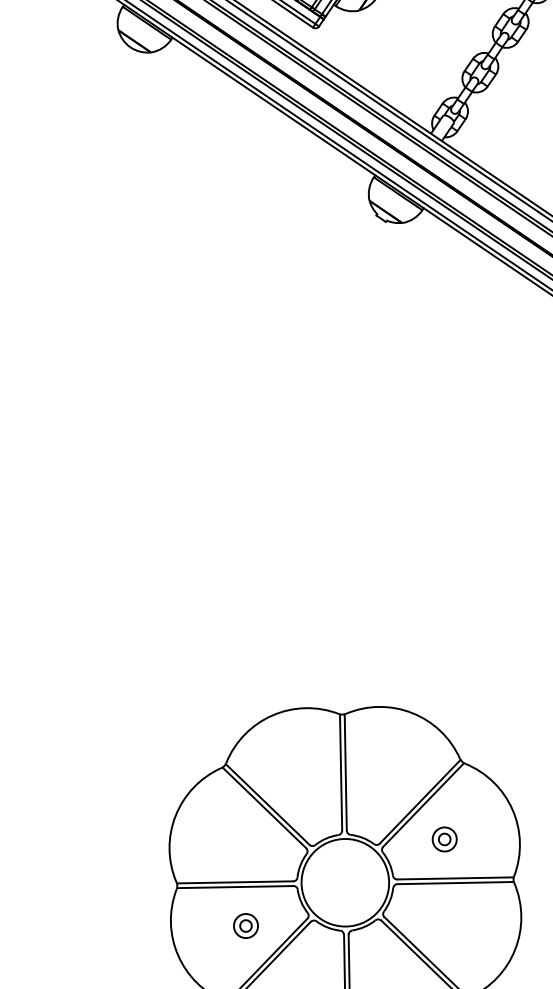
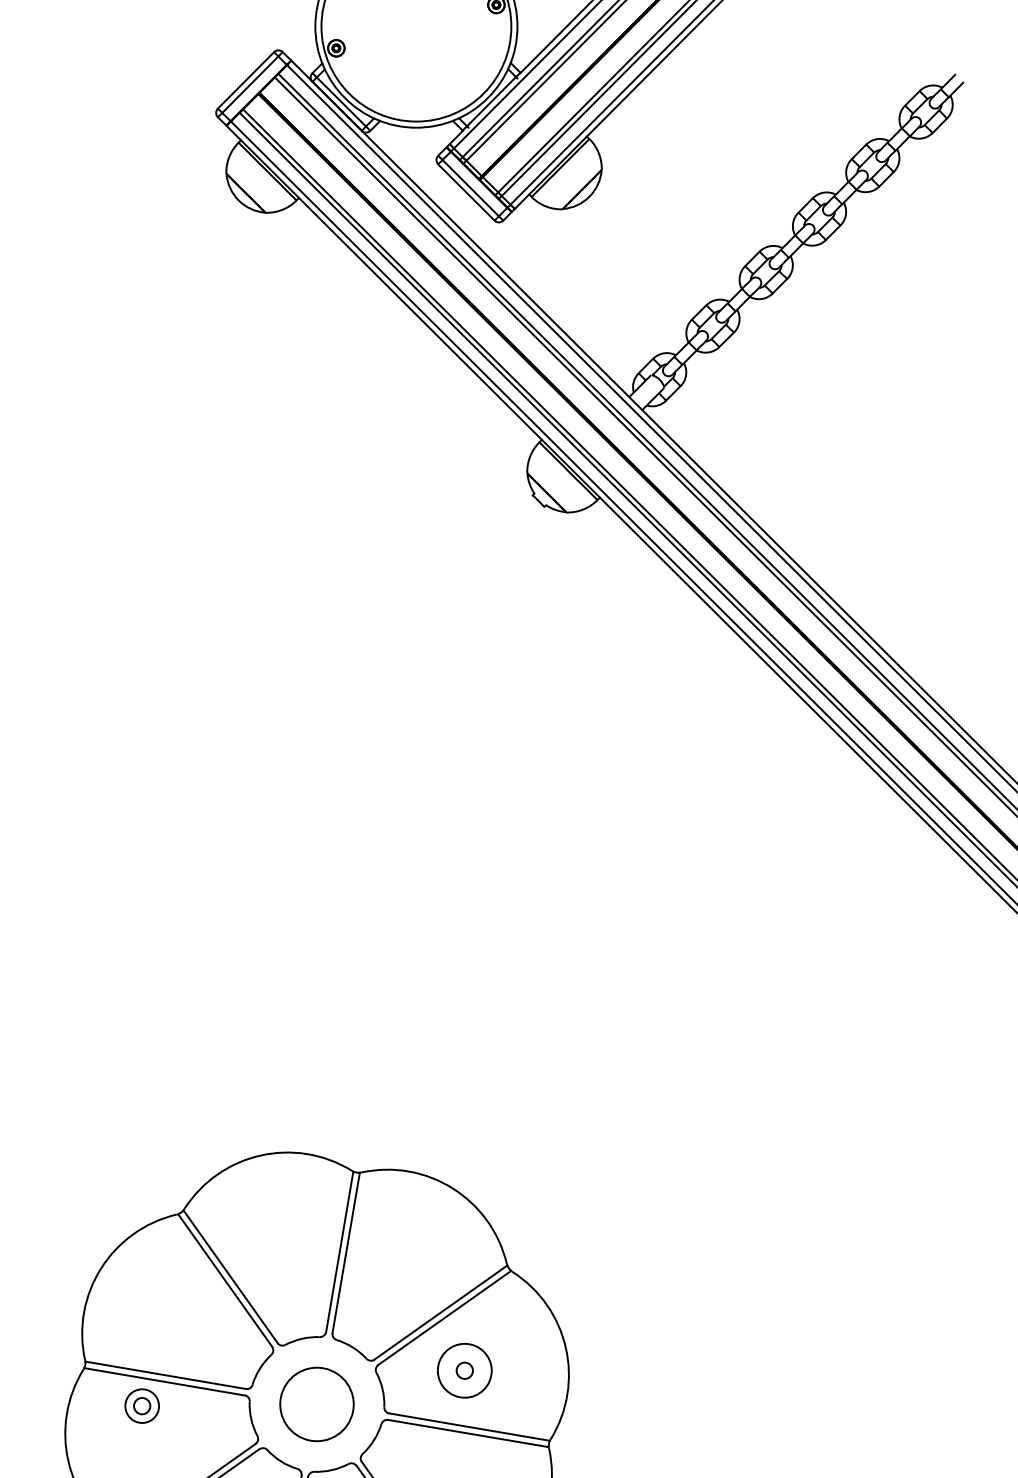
circle: (444, 839) -> (464, 1370), size x1.6
circle: (345, 882) -> (316, 1404), size x0.6
part: (245, 925) -> (141, 1405), moved

